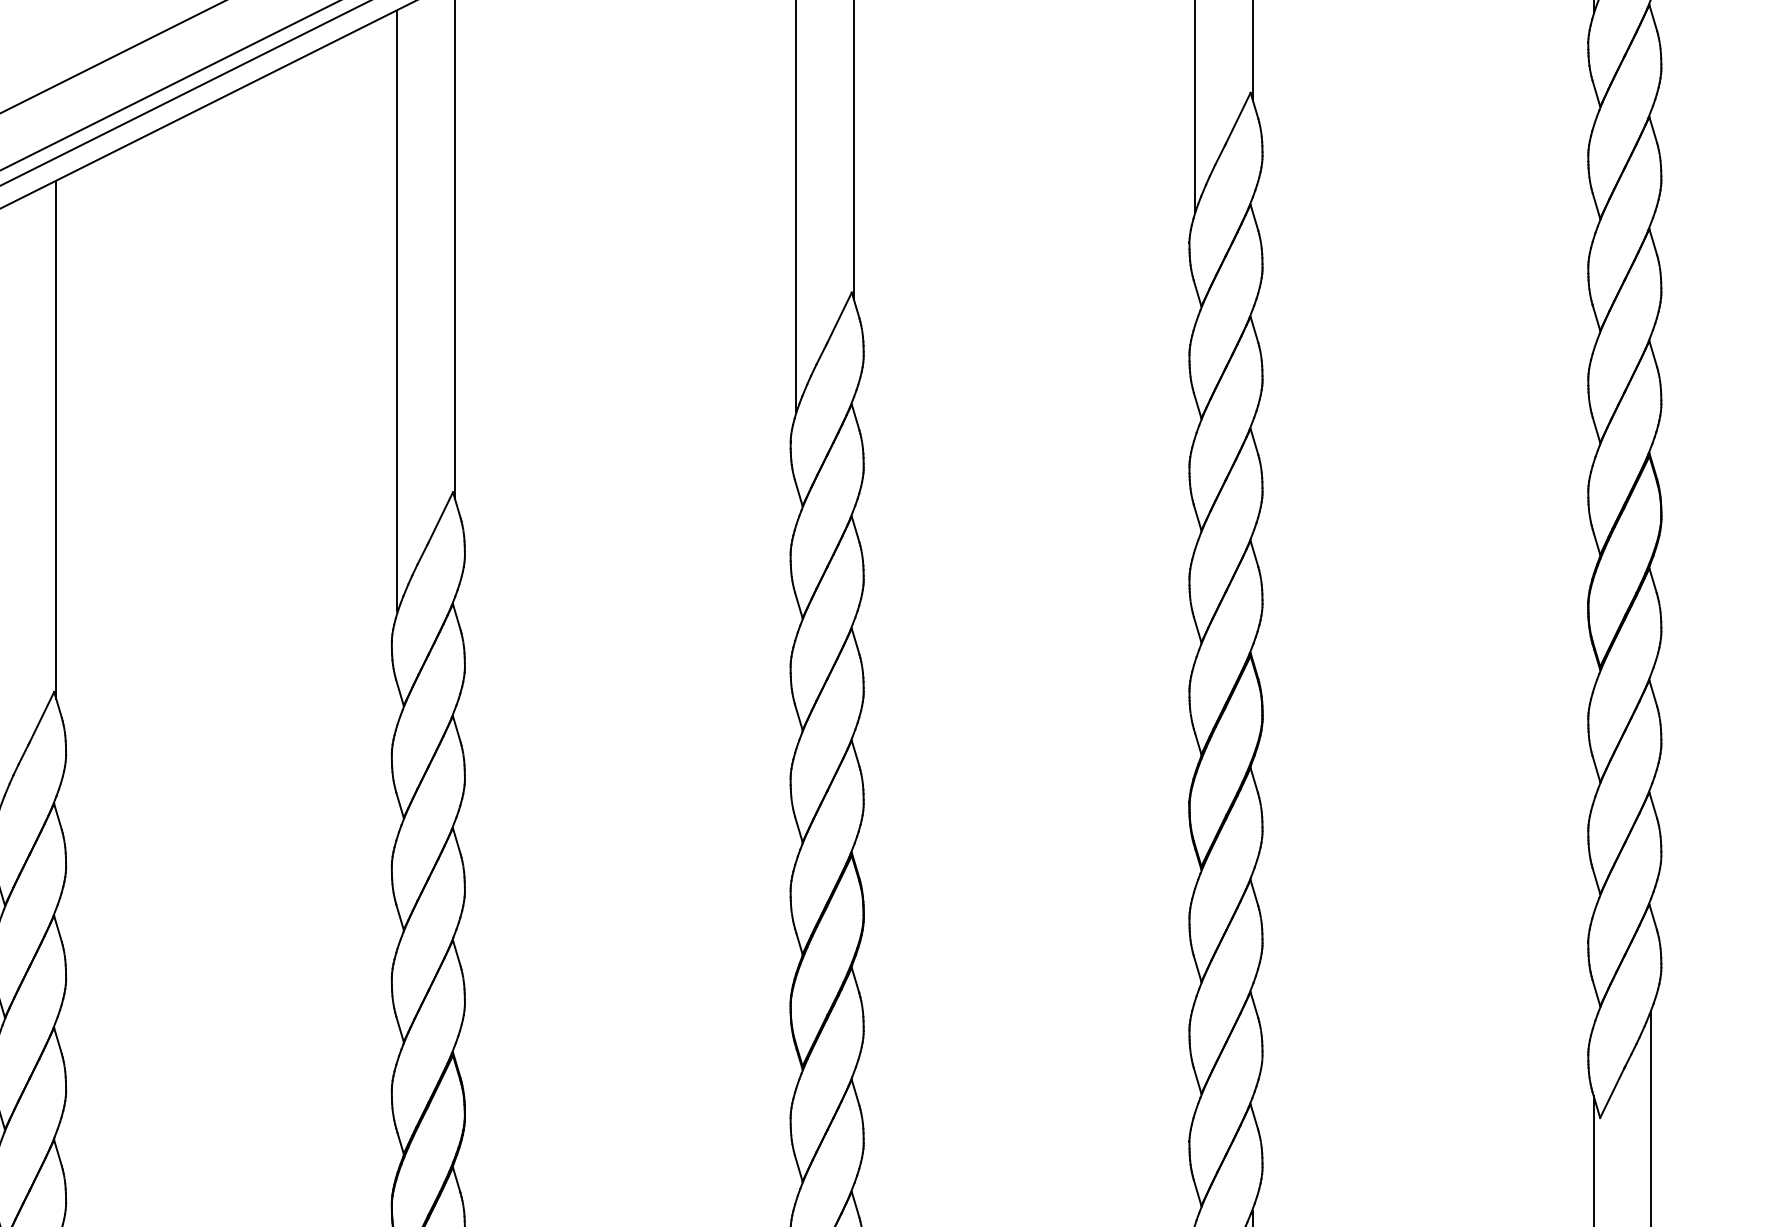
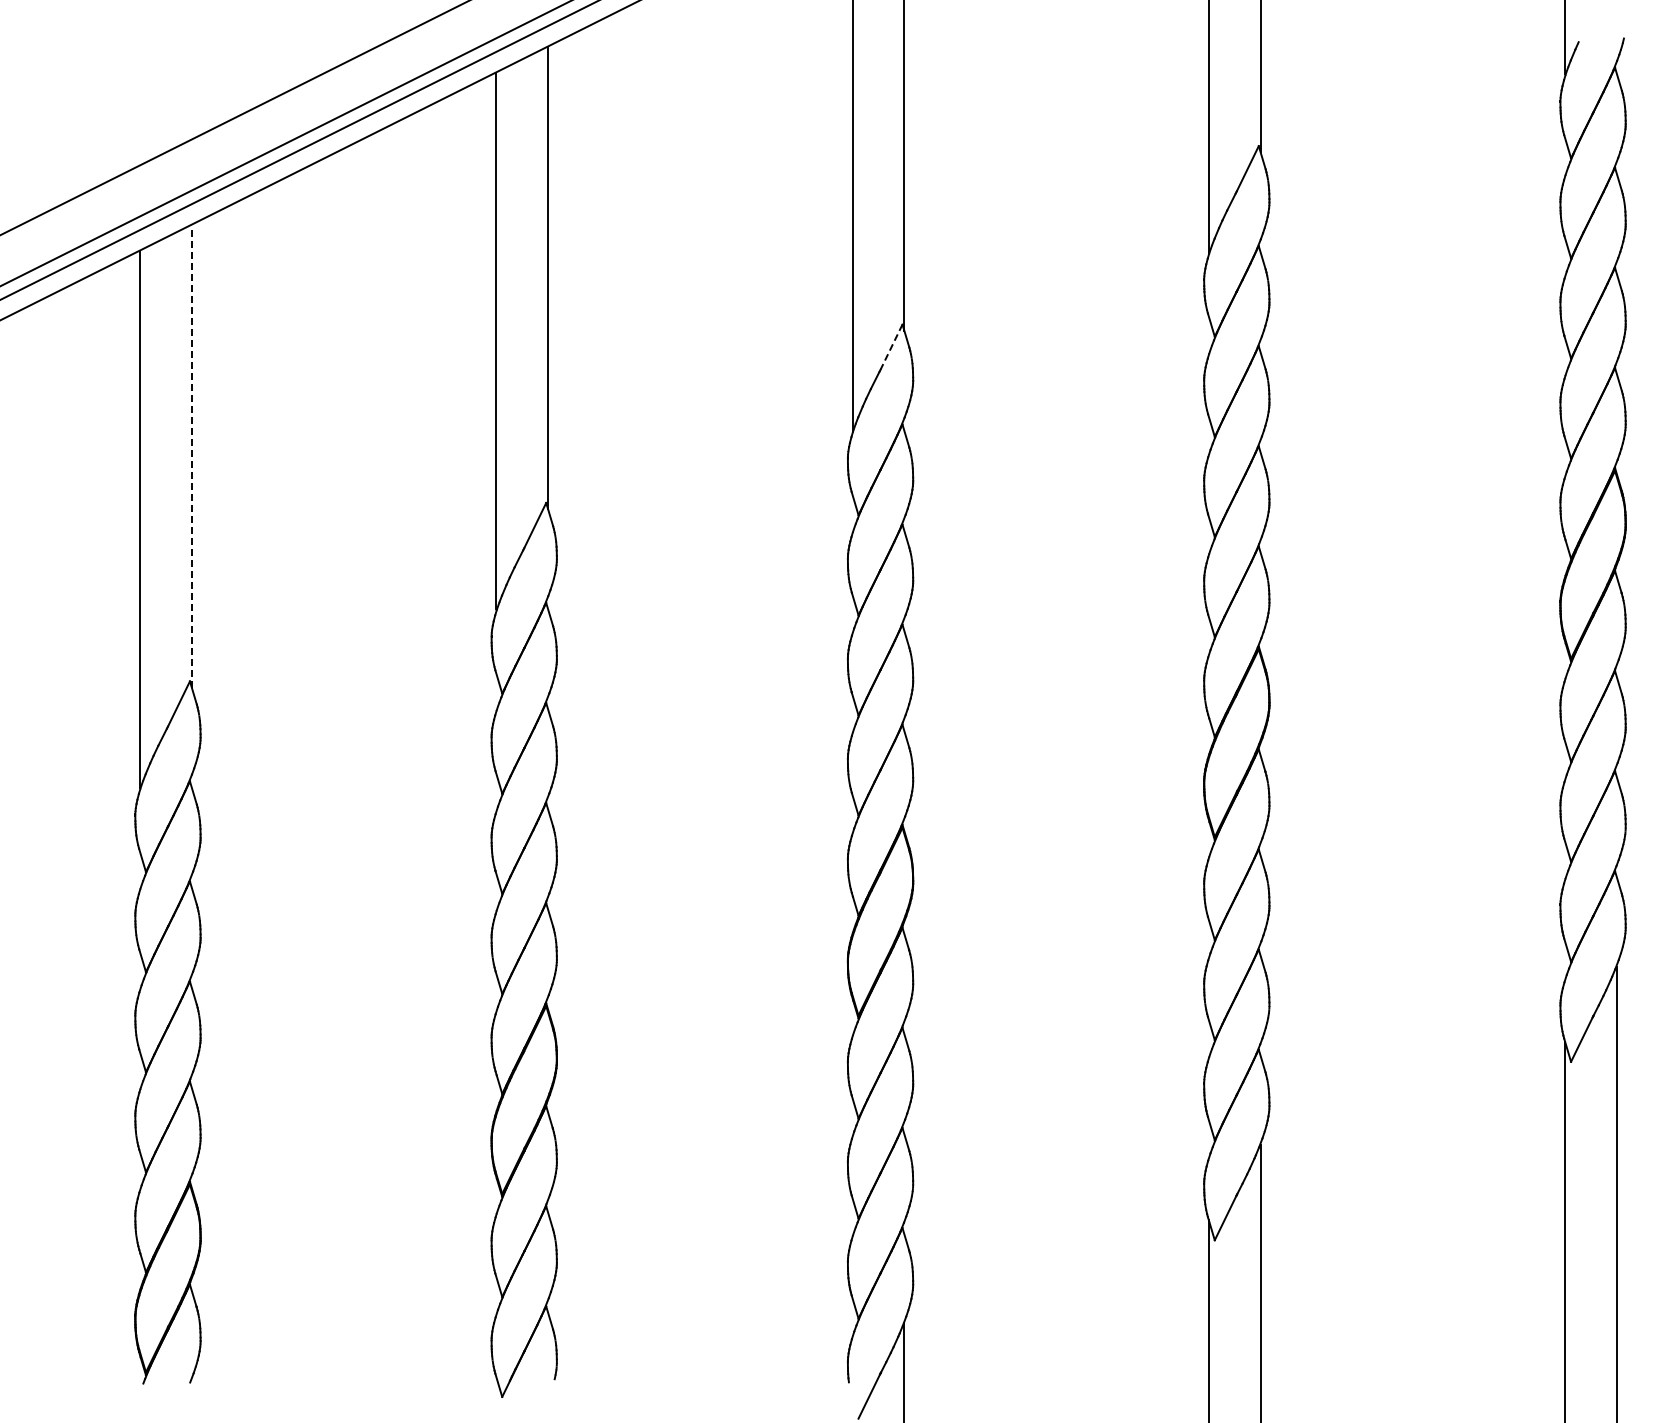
line: (839, 318) -> (891, 347), solid -> dashed
line: (55, 440) -> (191, 456), solid -> dashed

